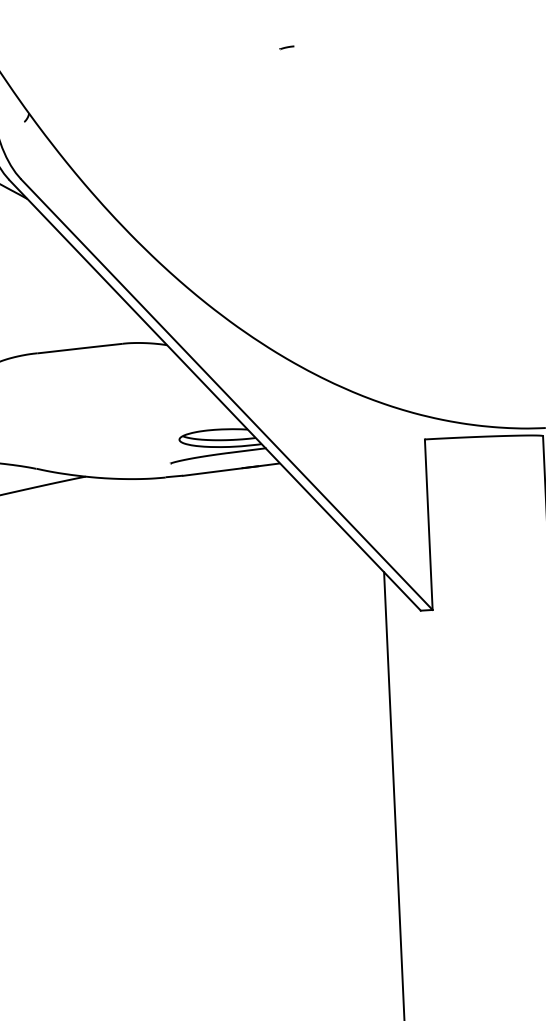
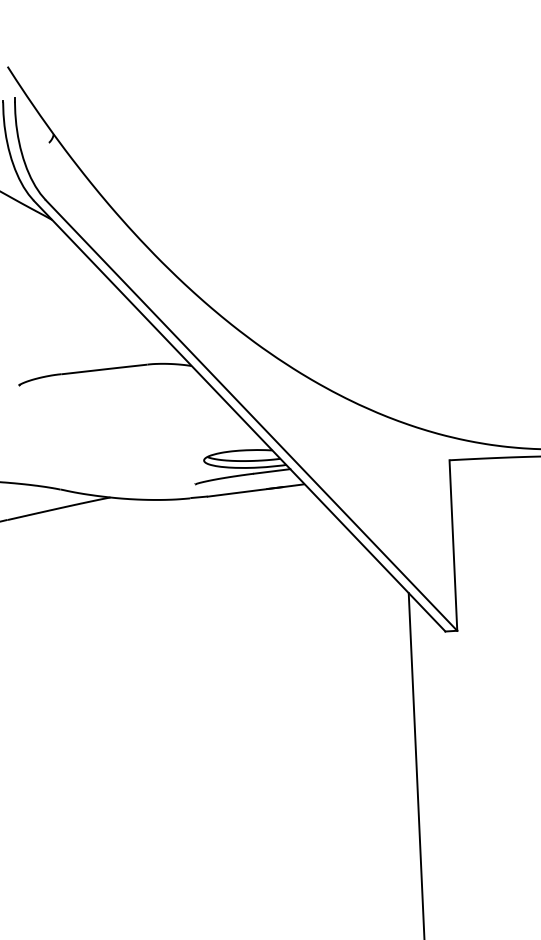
line: (286, 47) -> (311, 68), removed

